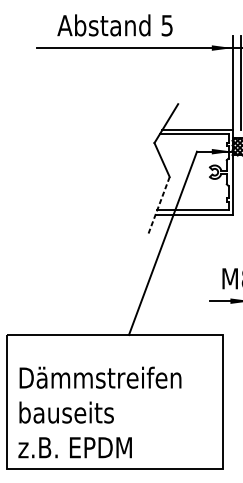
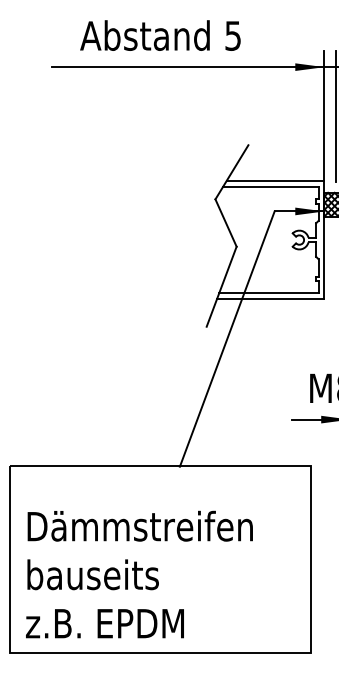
line: (158, 205) -> (221, 286), dashed -> solid

